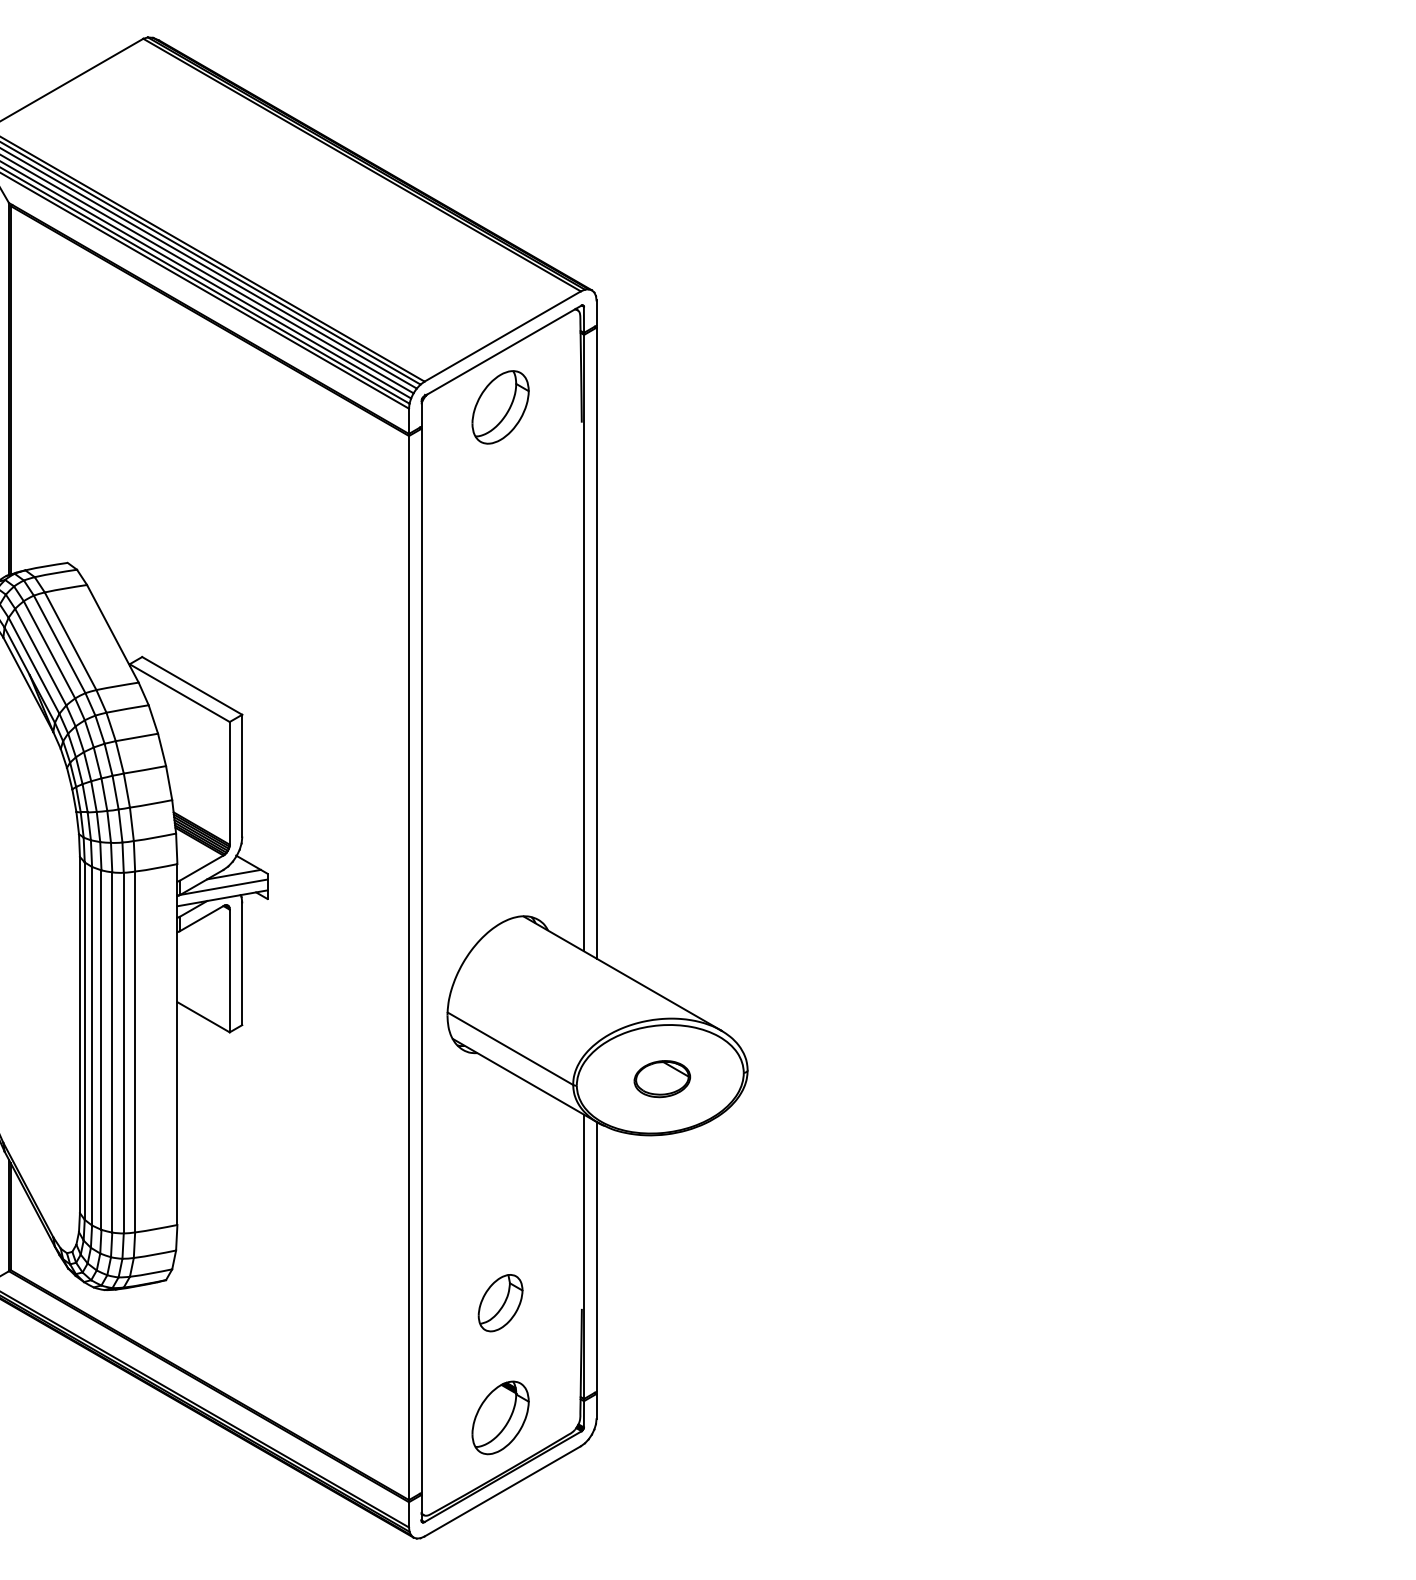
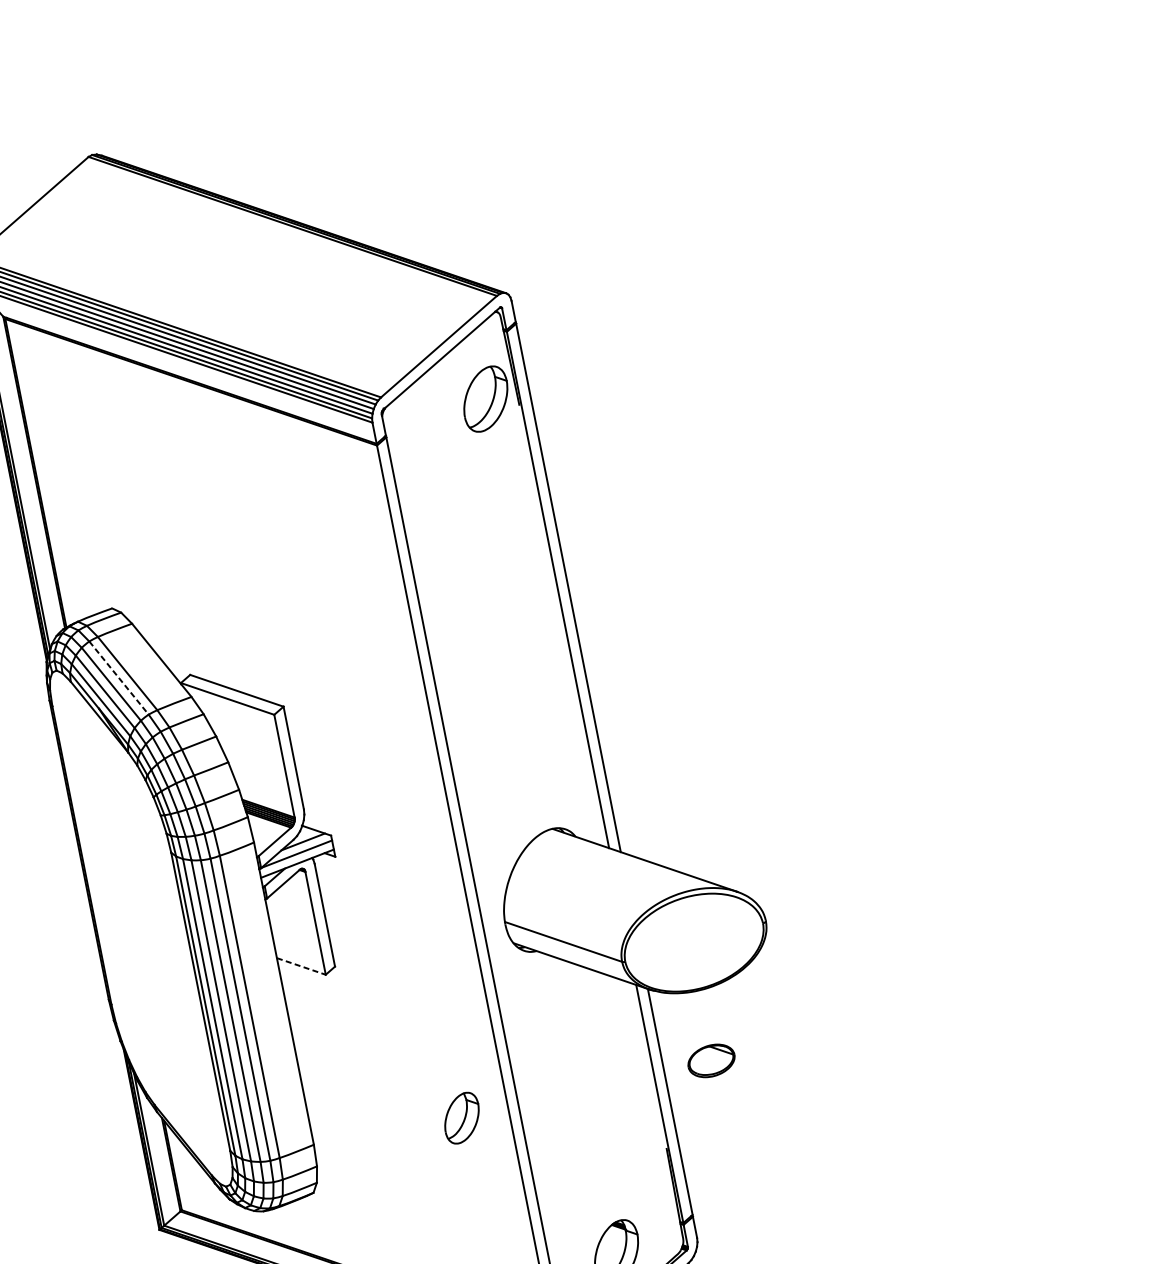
part: (500, 407) -> (485, 399), moved
line: (59, 644) -> (118, 678), solid -> dashed
line: (204, 1017) -> (302, 966), solid -> dashed
part: (662, 1079) -> (711, 1061), moved
part: (500, 1303) -> (461, 1118), moved

